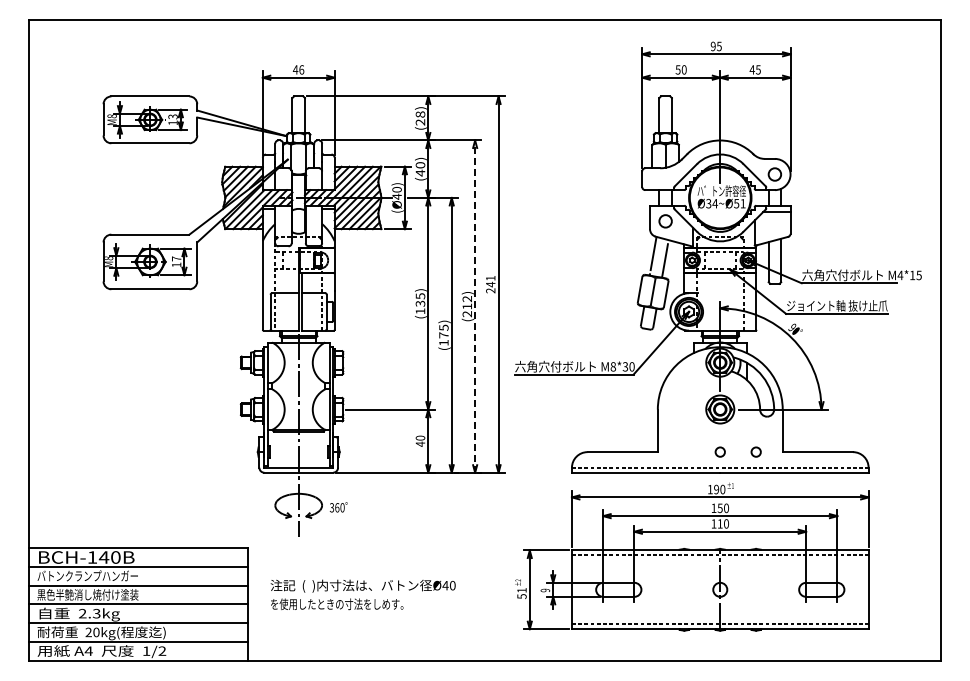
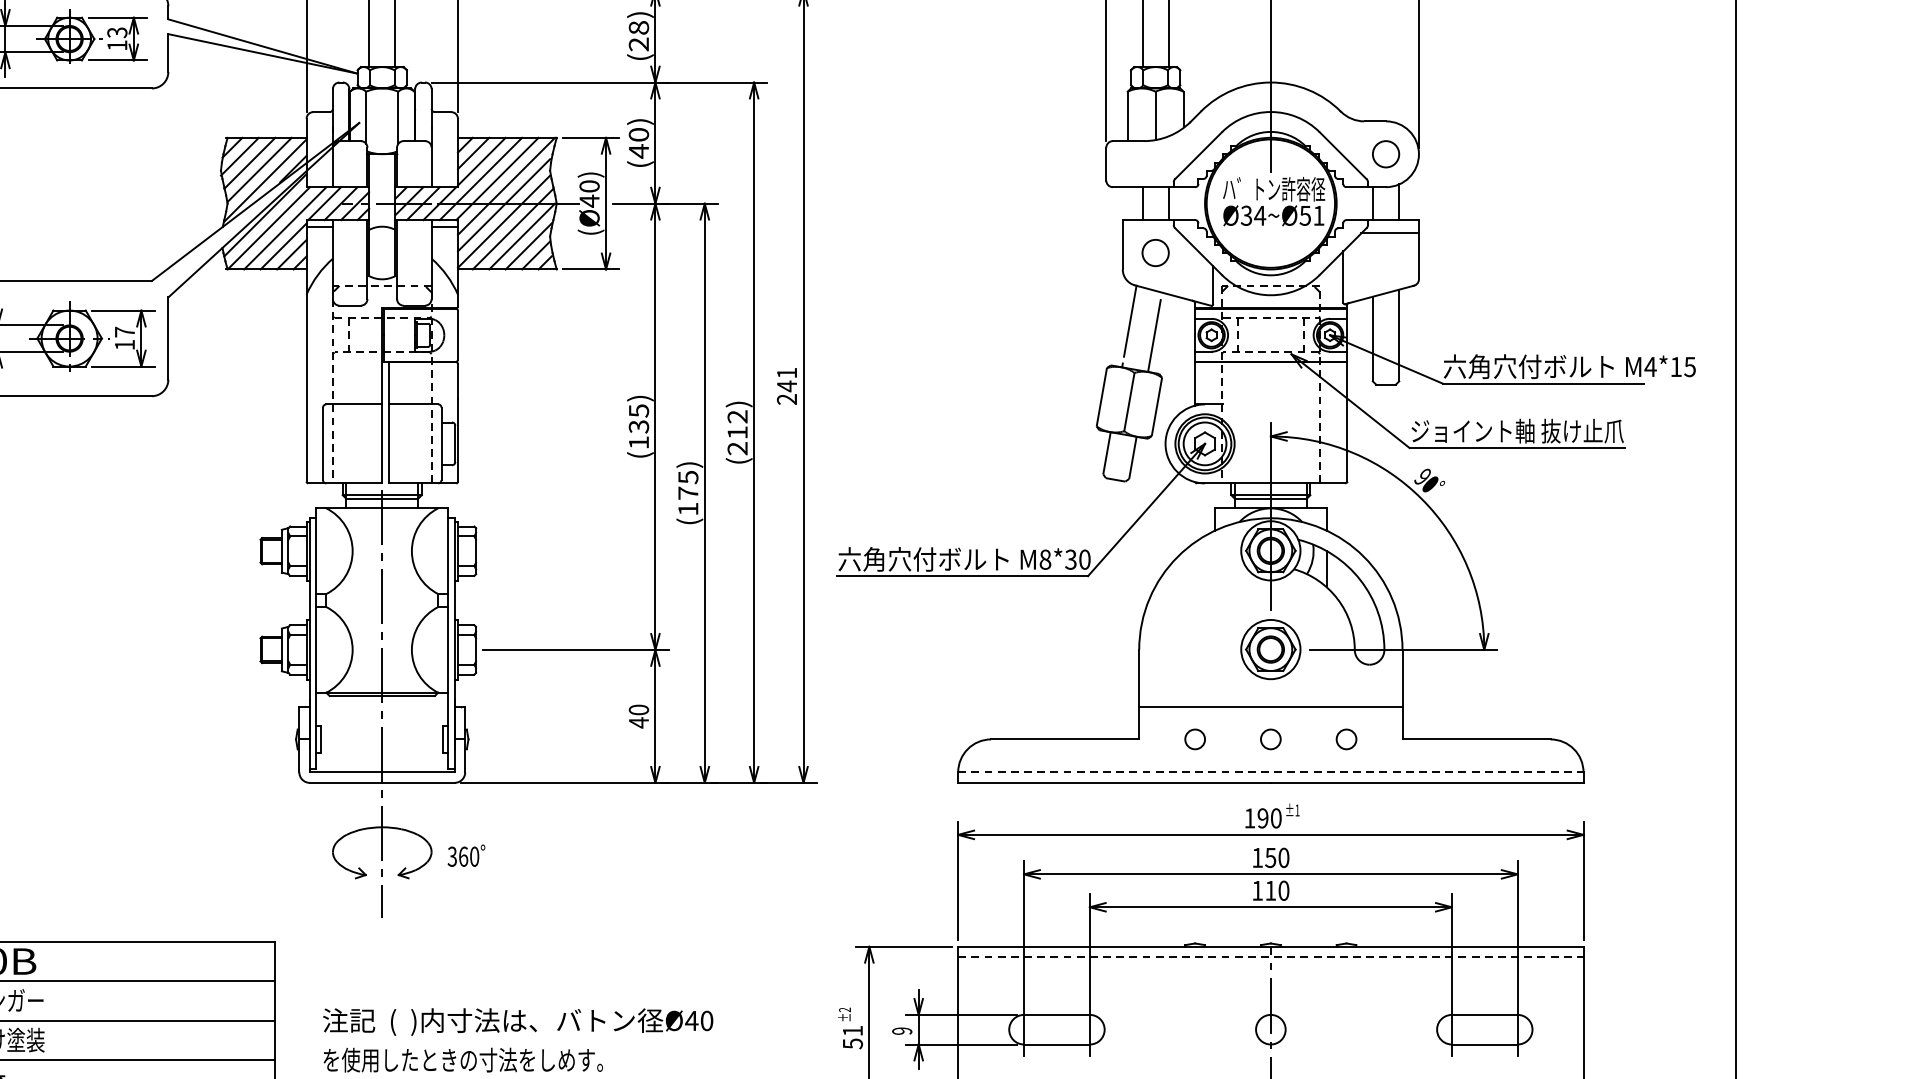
line: (475, 306) -> (754, 432), dashed -> solid
line: (719, 436) -> (1269, 706), added
circle: (683, 451) -> (1193, 738), added

